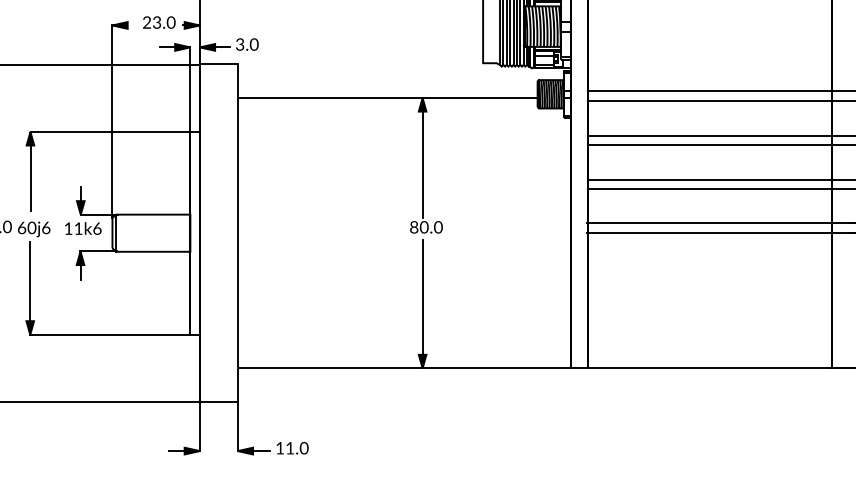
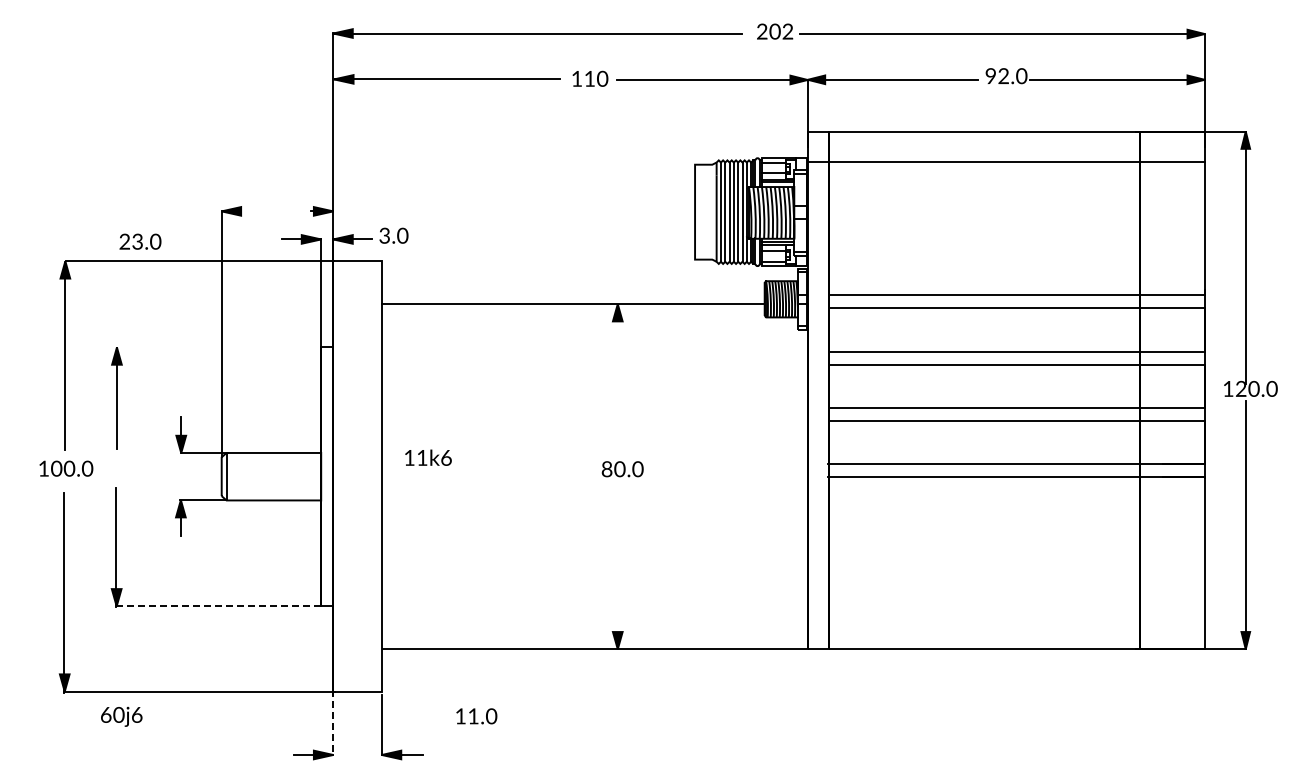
text: (159, 22) -> (140, 241), moved
line: (111, 132) -> (220, 347), removed
line: (422, 157) -> (617, 380), removed
text: (83, 228) -> (428, 457), moved
text: (34, 229) -> (121, 716), moved
line: (422, 304) -> (617, 567), removed
line: (109, 334) -> (218, 606), solid -> dashed
line: (200, 426) -> (333, 723), solid -> dashed
text: (292, 448) -> (476, 716), moved

